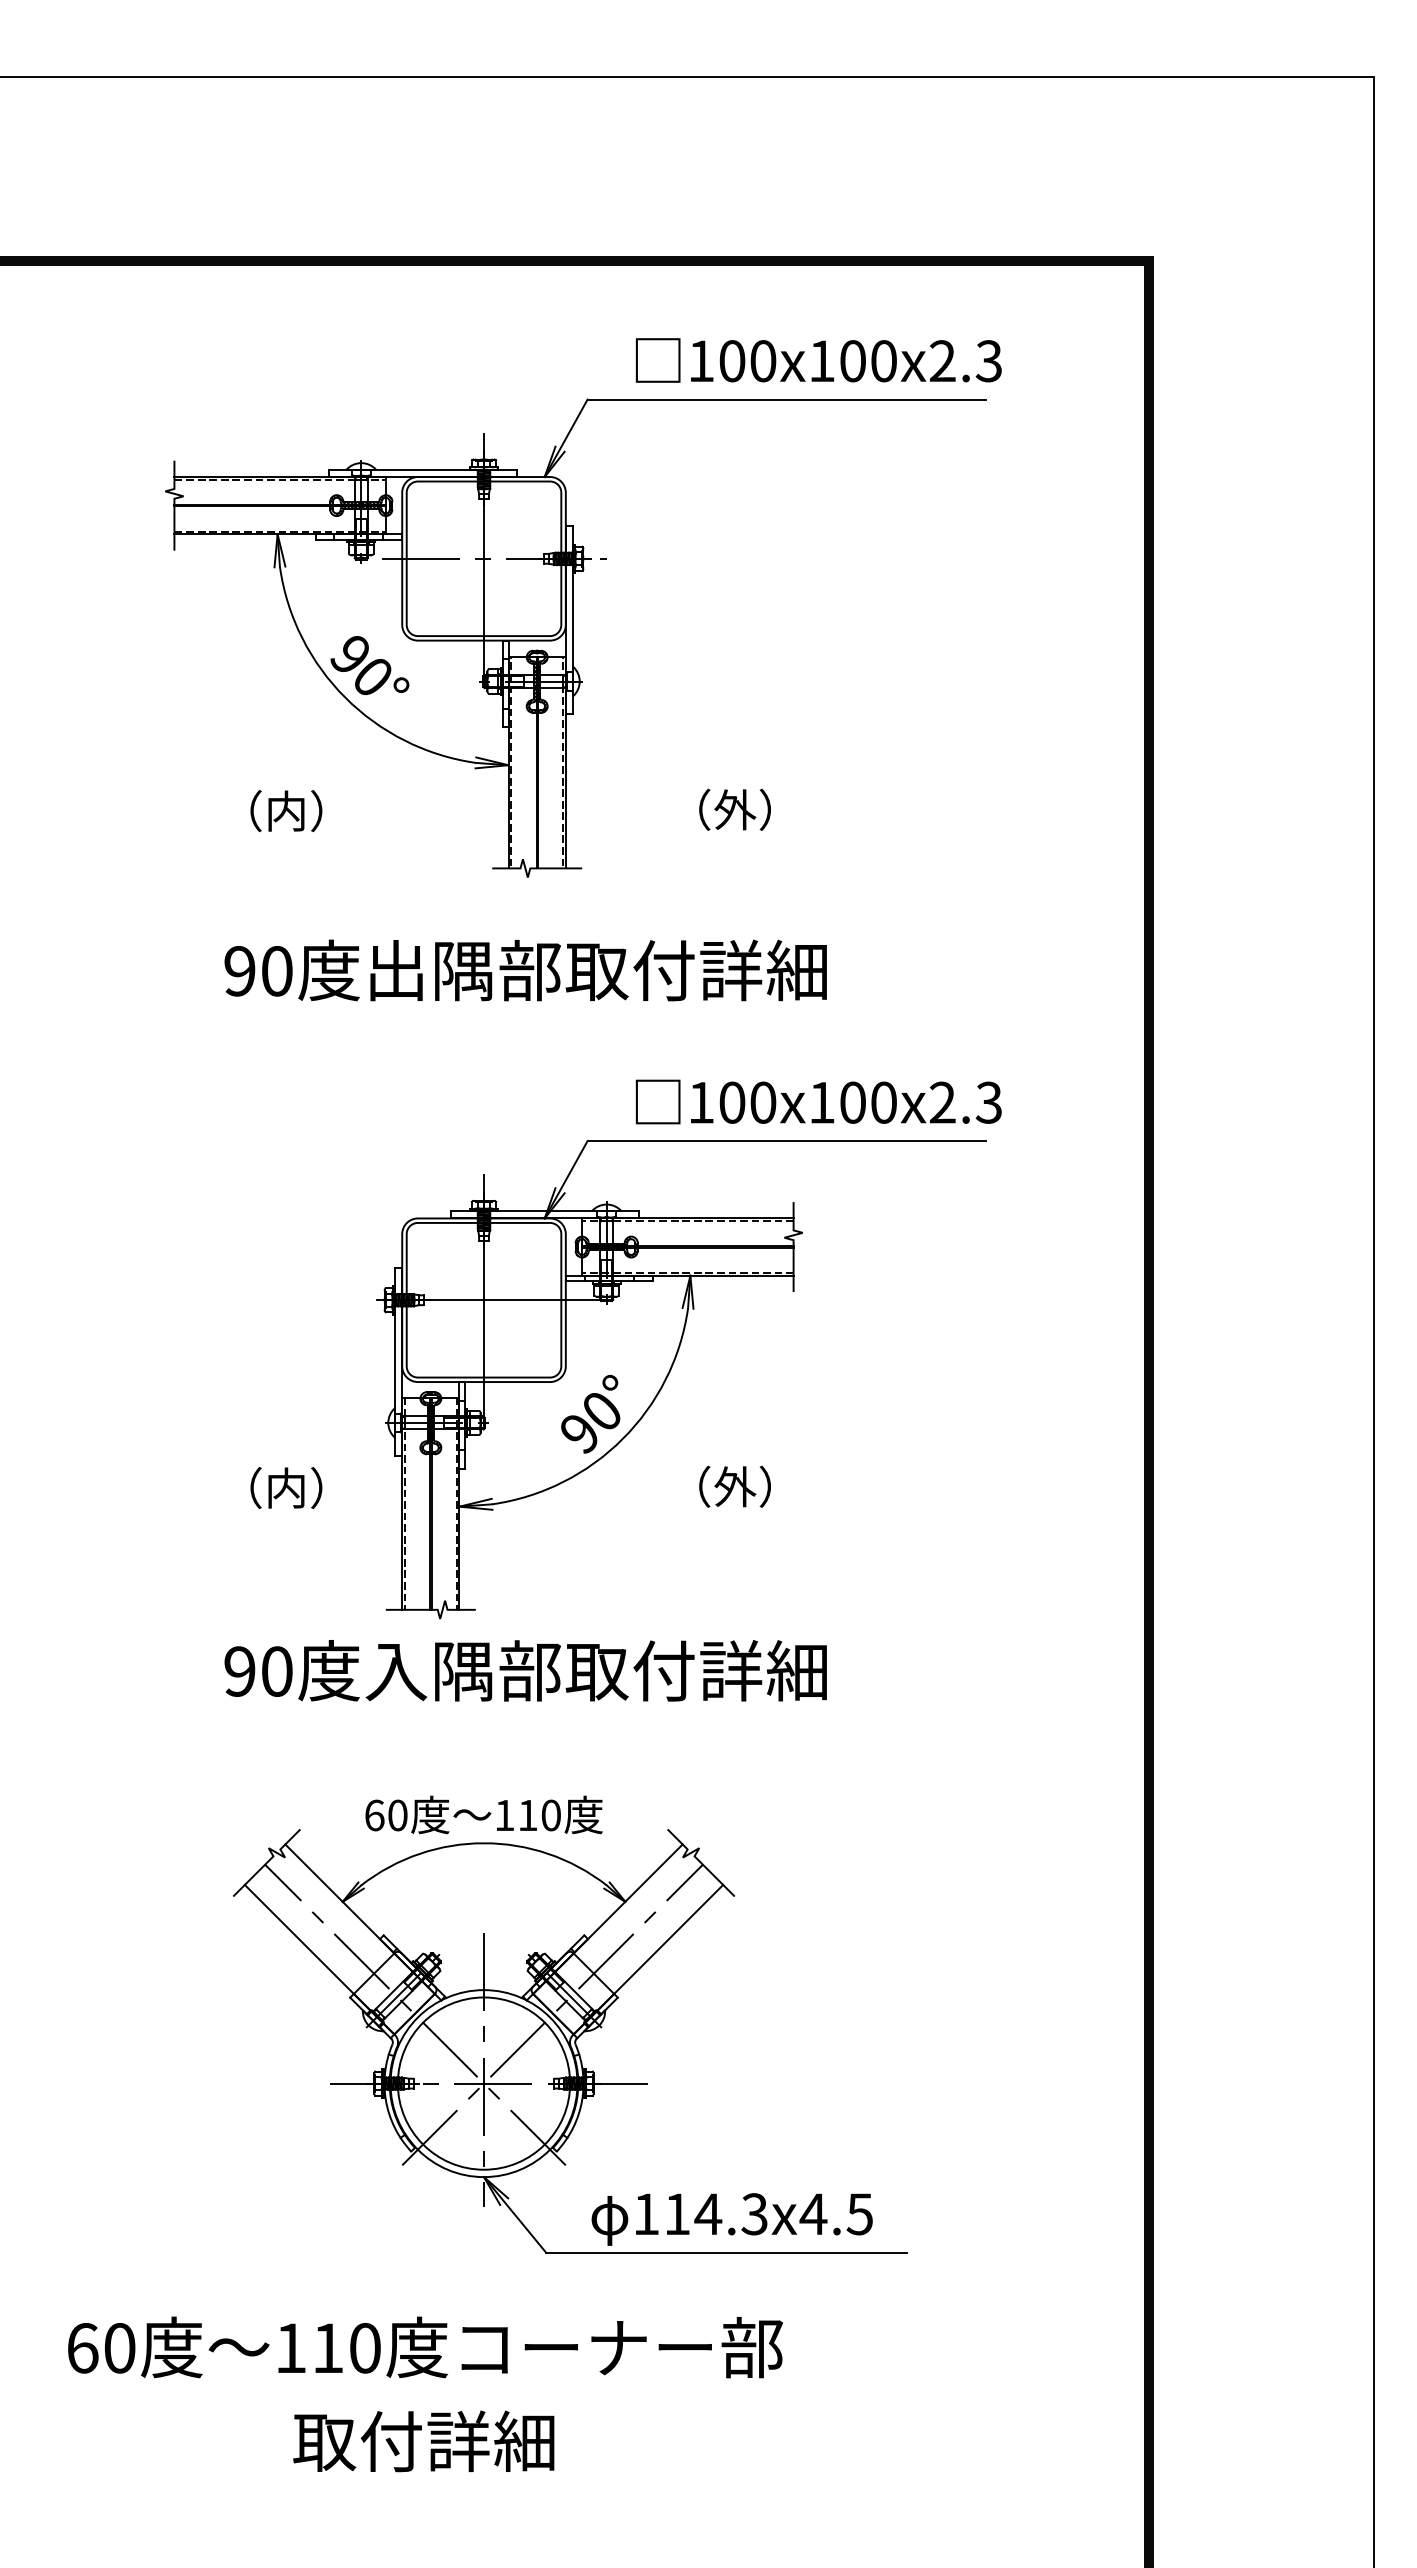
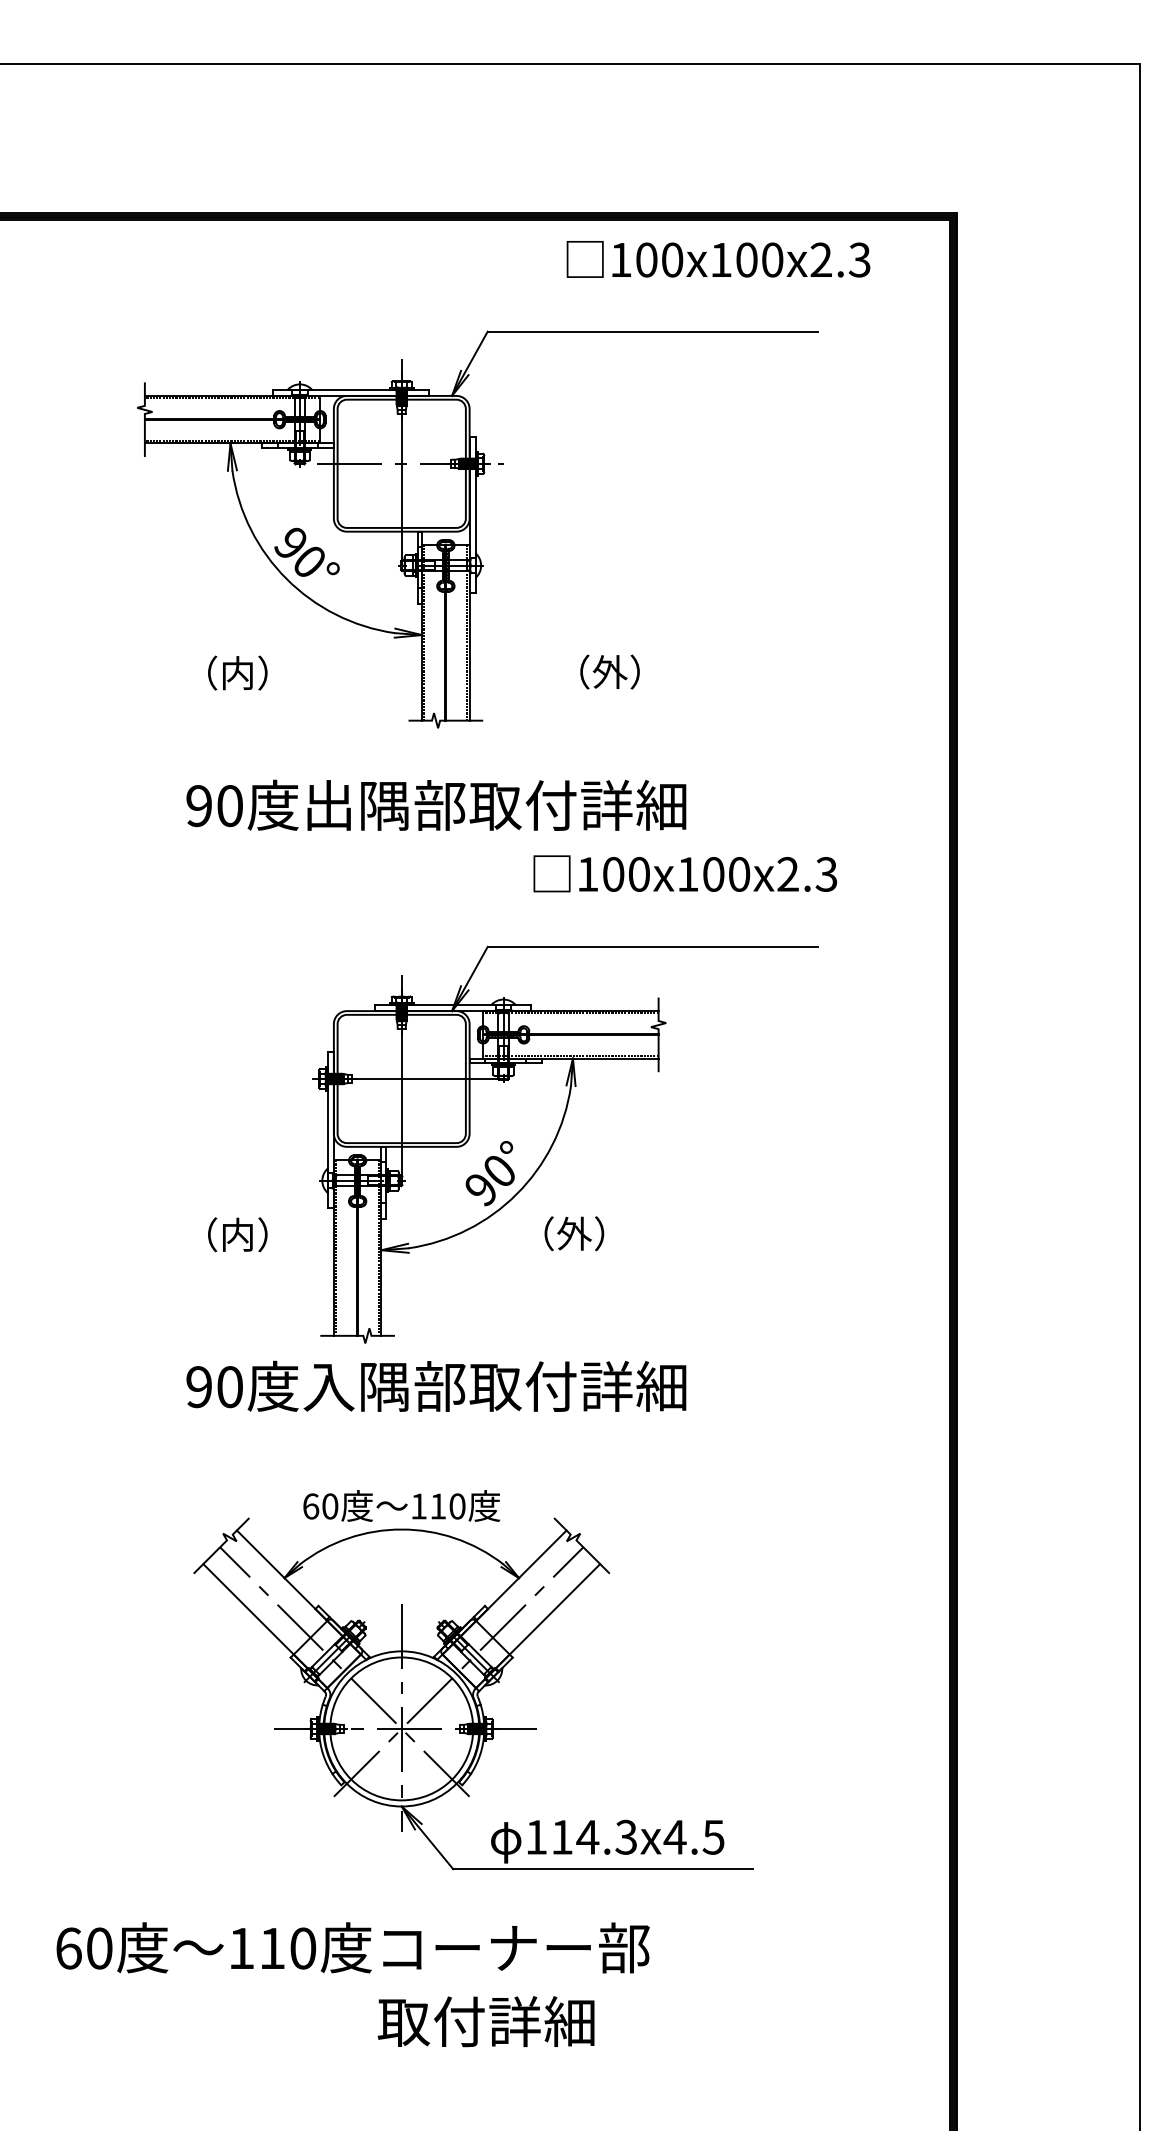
text: (818, 360) -> (718, 259), moved
text: (818, 1101) -> (685, 873), moved
text: (734, 1486) -> (573, 1233), moved
text: (423, 2441) -> (485, 2021), moved

